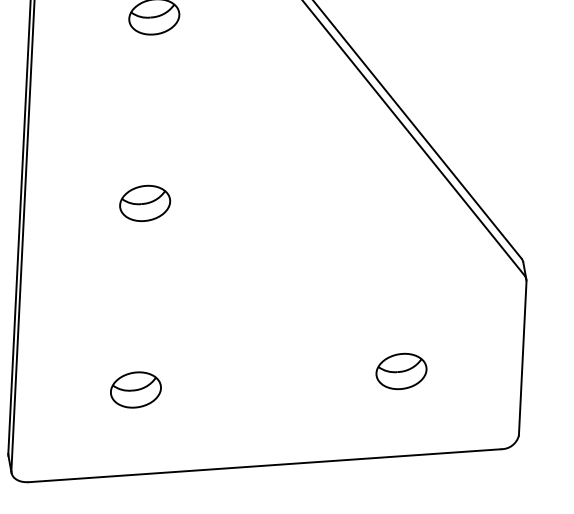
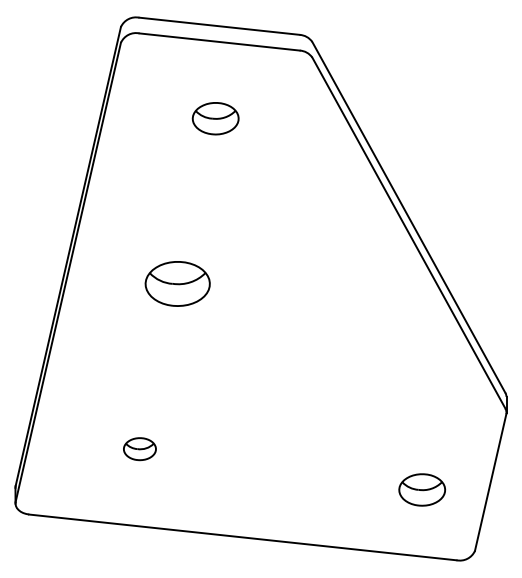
part: (144, 203) -> (177, 283), size x1.4
part: (401, 370) -> (422, 489), moved
part: (135, 389) -> (139, 448), size x0.7

